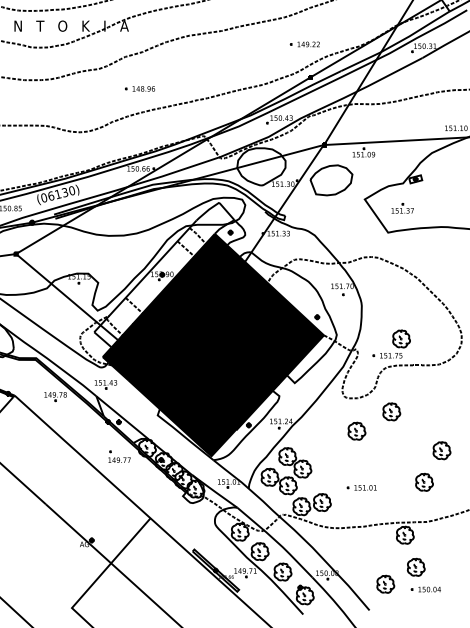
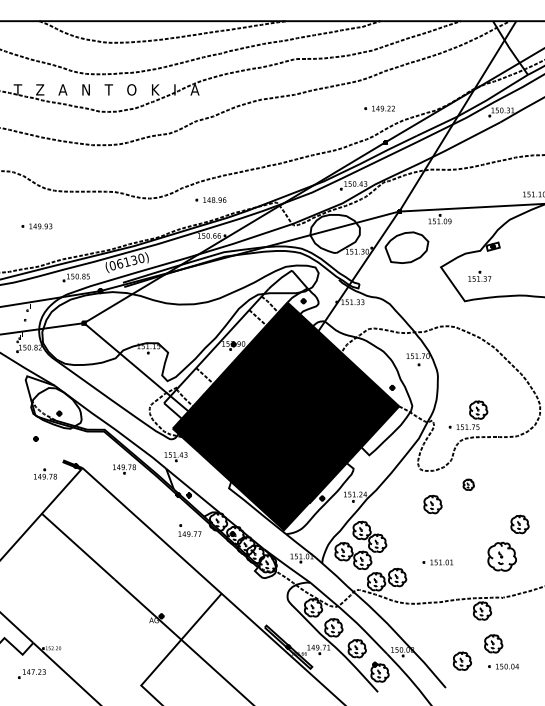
part: (139, 88) -> (210, 199), moved
part: (391, 411) -> (468, 484), size x0.6
part: (423, 481) -> (501, 556), size x1.6

